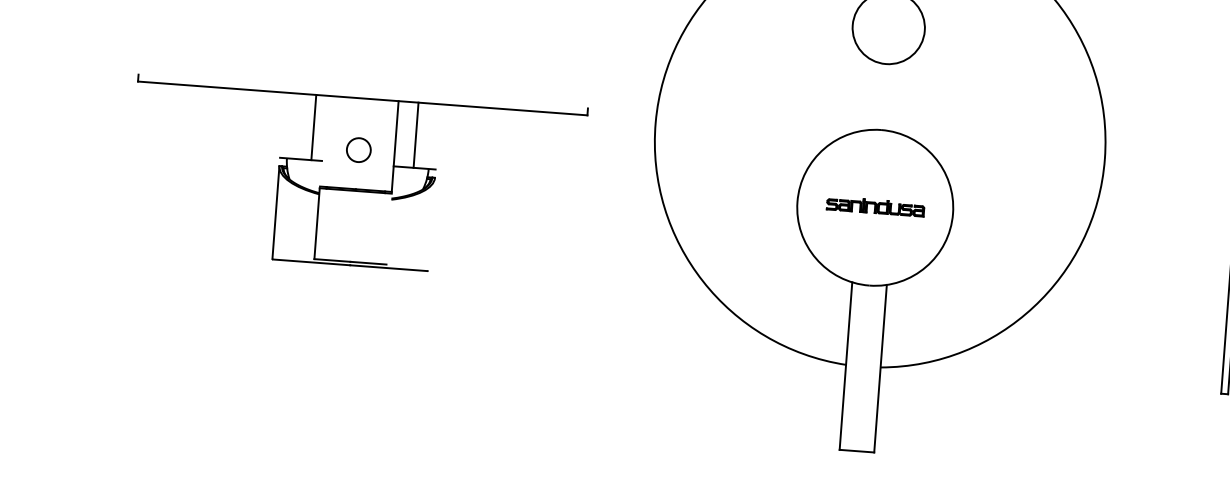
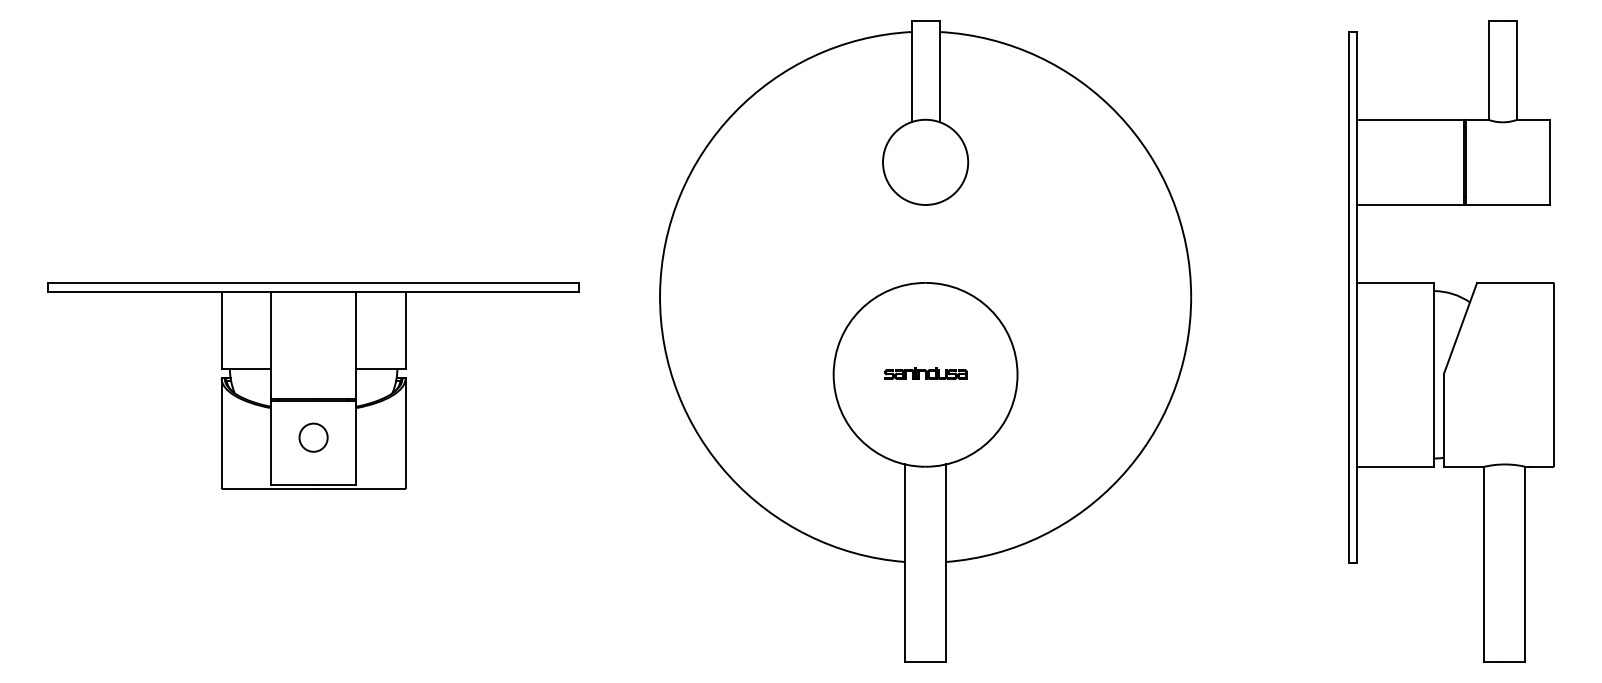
line: (363, 91) -> (313, 283), added
line: (313, 126) -> (221, 329), moved
line: (416, 134) -> (405, 329), moved
line: (323, 140) -> (271, 344), added
circle: (358, 149) -> (313, 437), moved
part: (875, 206) -> (925, 373), size x0.71
line: (431, 223) -> (405, 432), added
line: (389, 228) -> (356, 442), added

